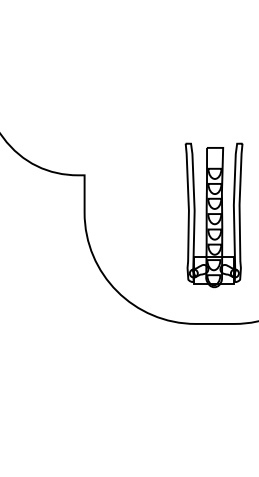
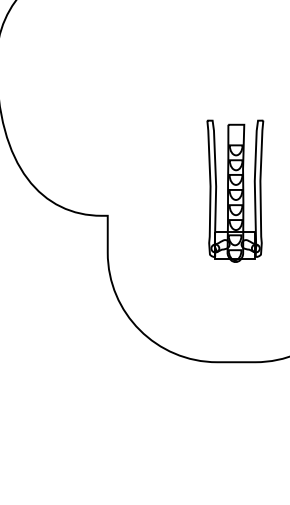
part: (214, 214) -> (235, 190), moved

